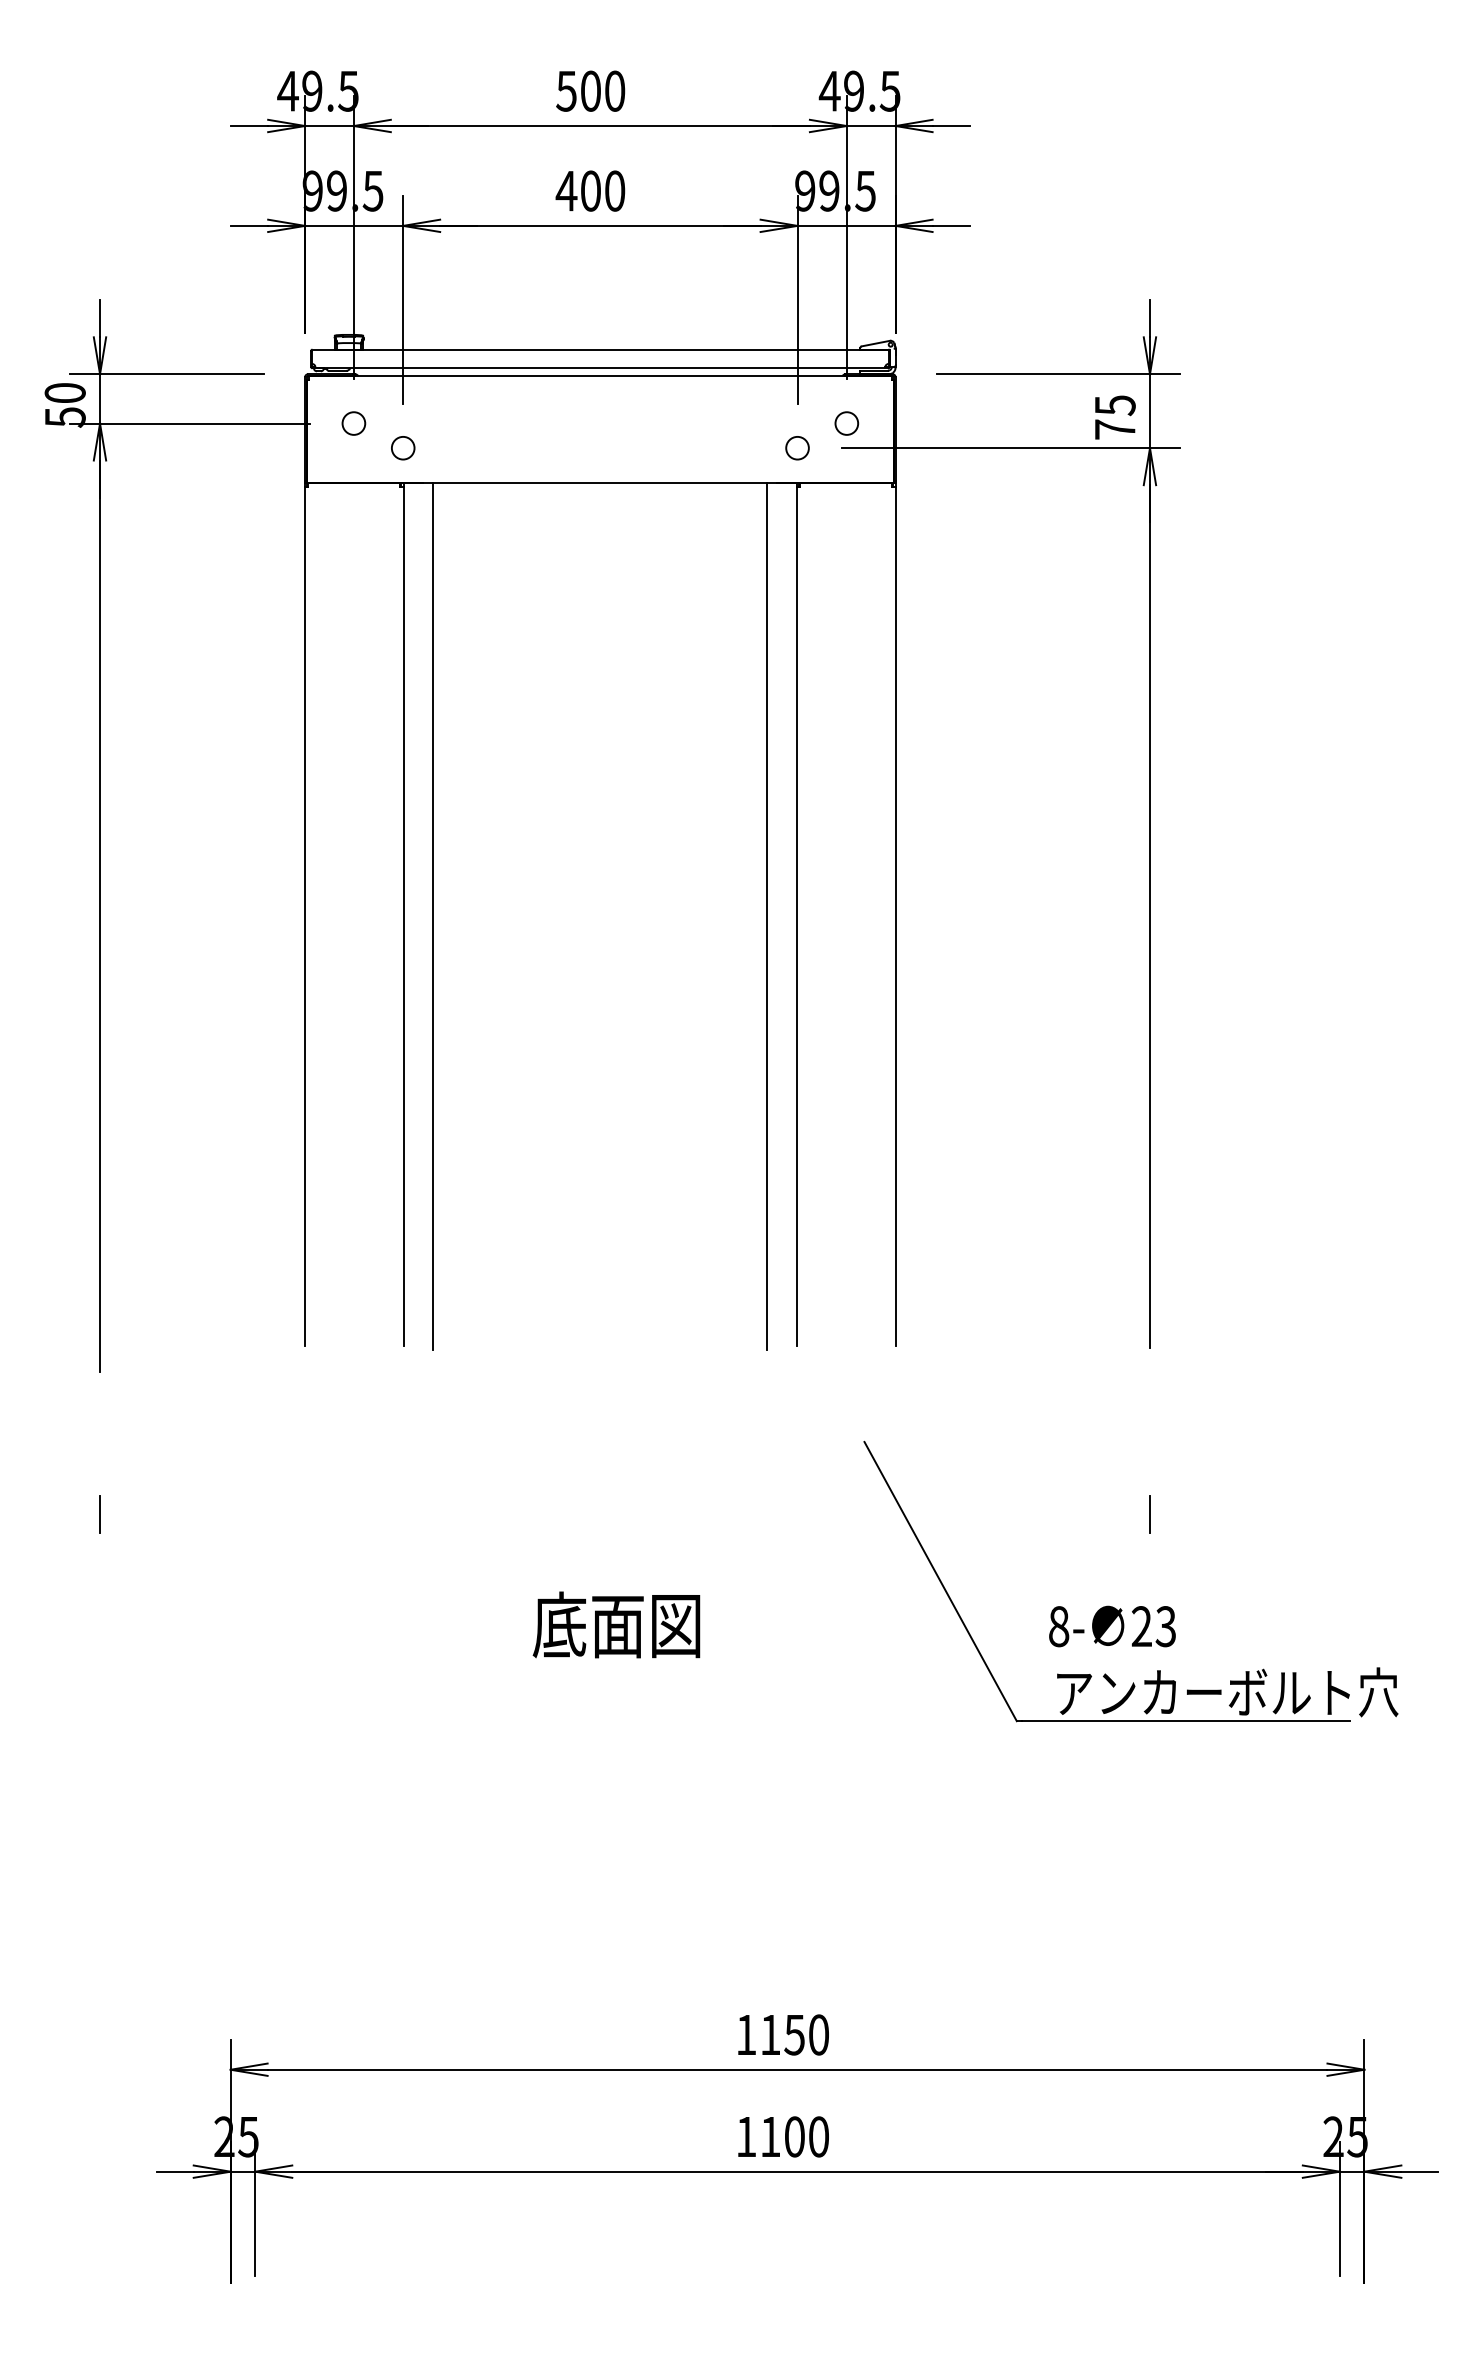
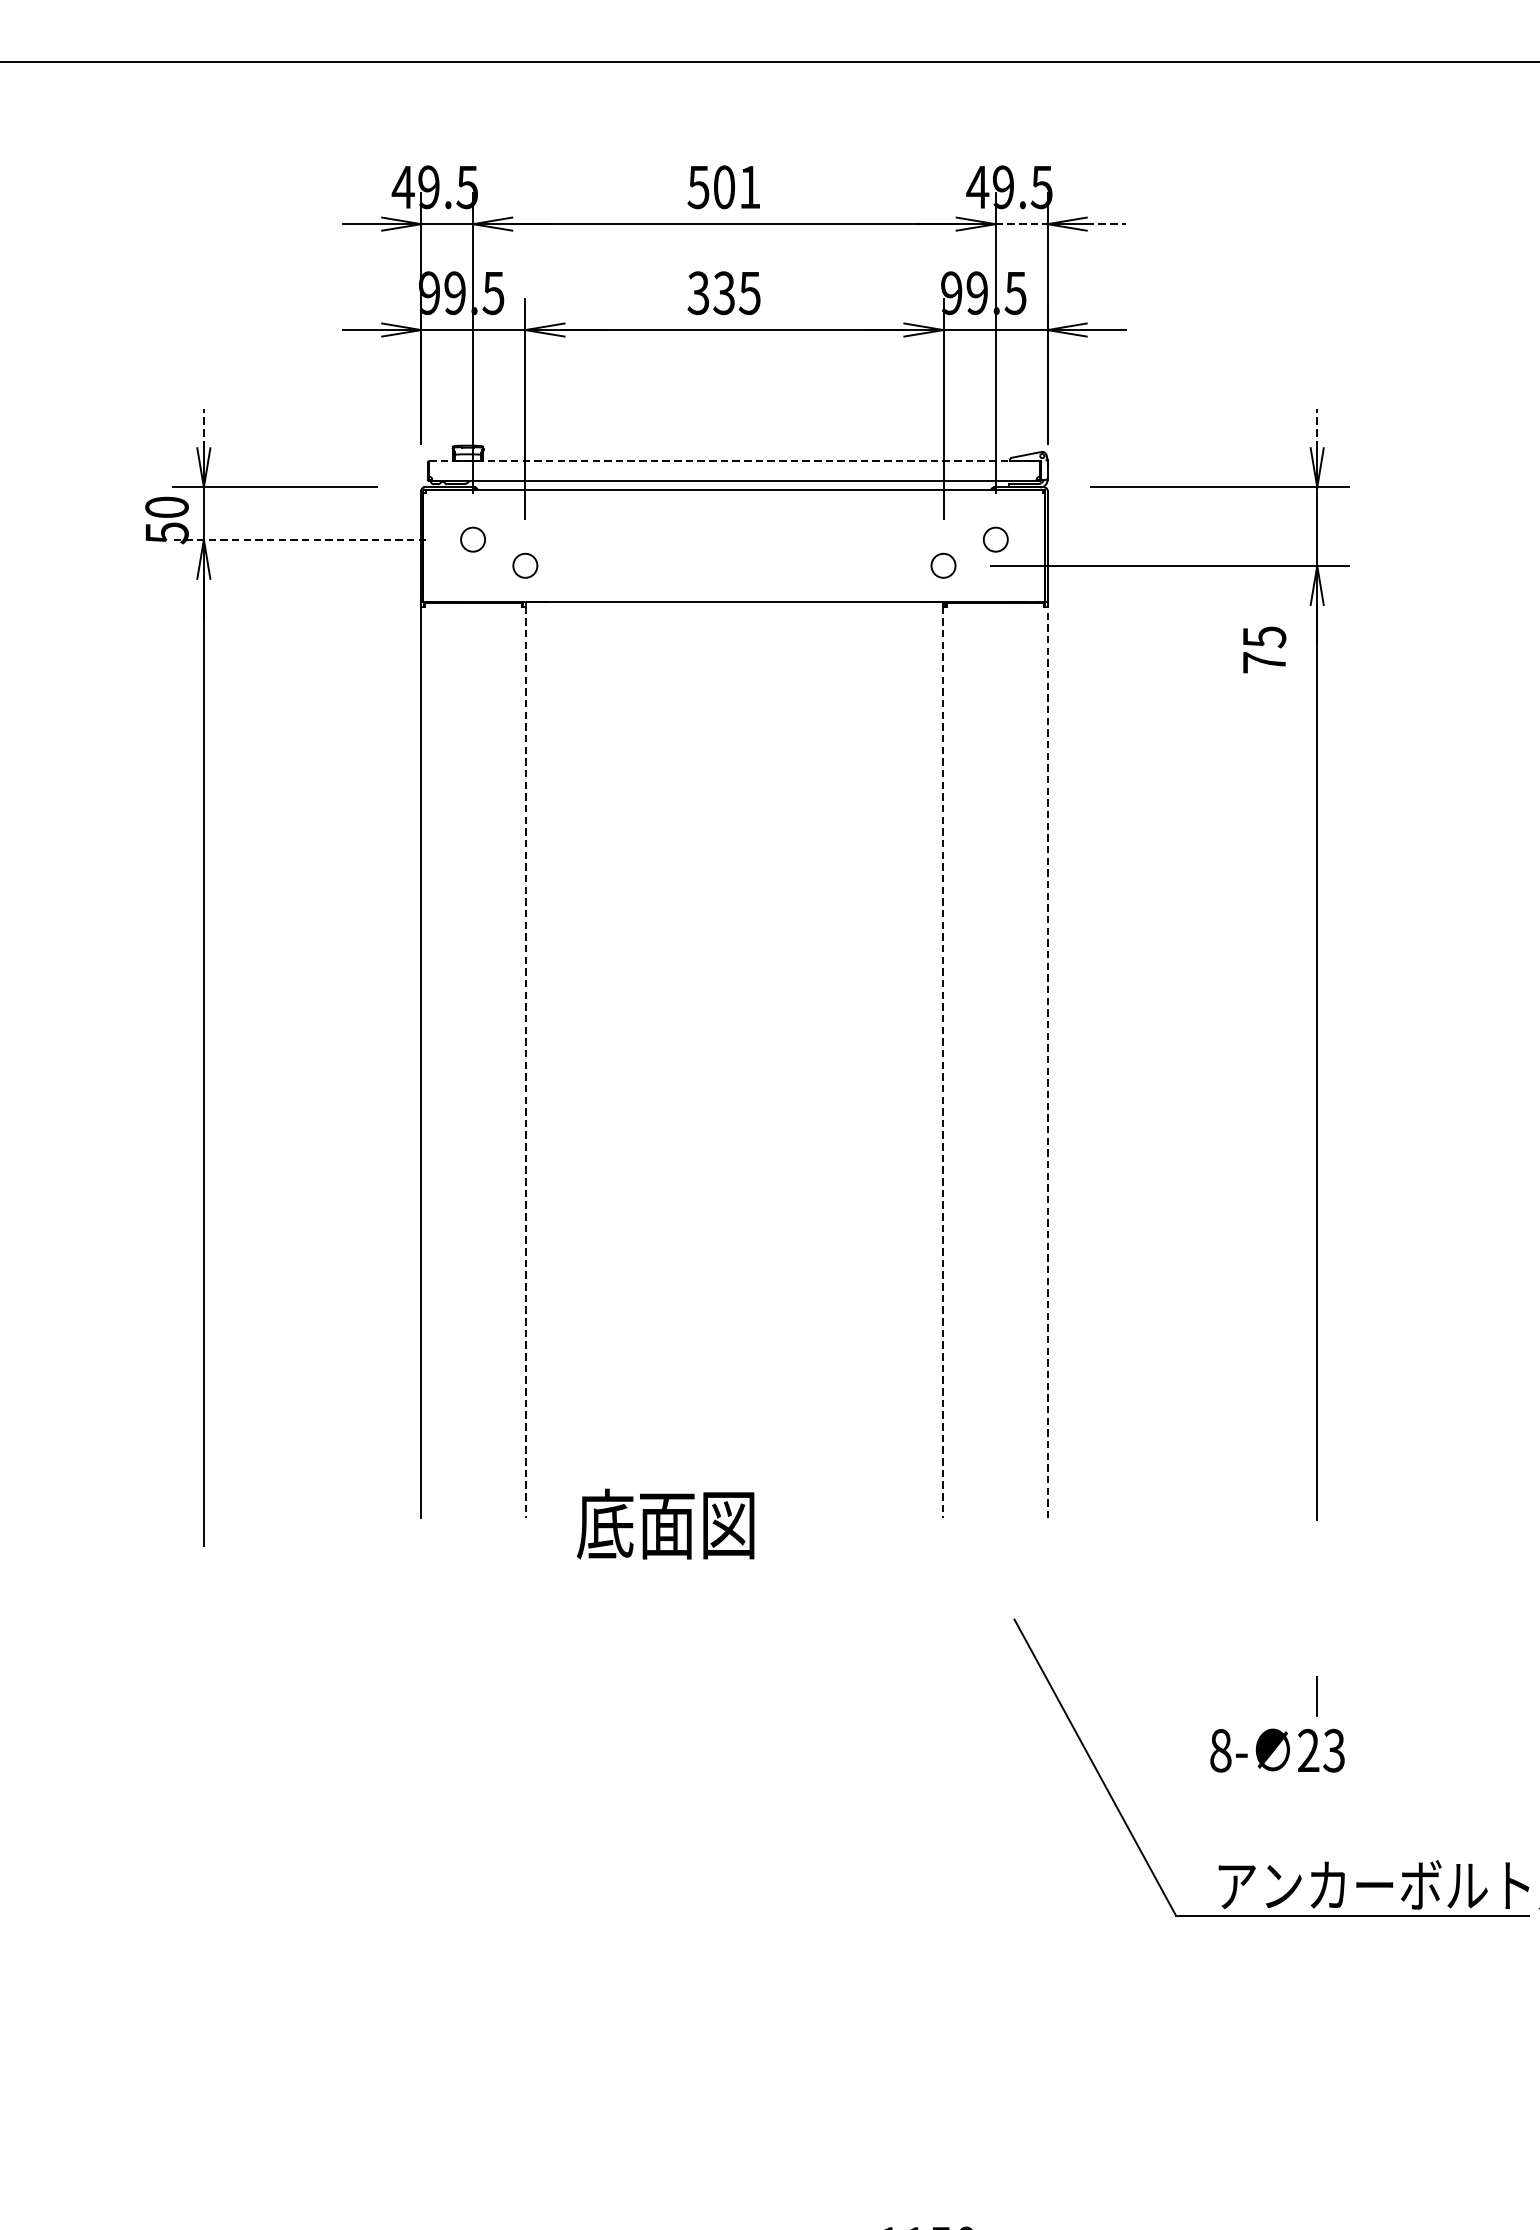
text: (615, 90) -> (750, 186), 500 -> 501
line: (871, 126) -> (1021, 224), solid -> dashed
line: (951, 126) -> (1106, 224), solid -> dashed
text: (590, 190) -> (723, 292), 400 -> 335
line: (100, 318) -> (204, 428), solid -> dashed
line: (1150, 318) -> (1317, 428), solid -> dashed
line: (600, 349) -> (734, 461), solid -> dashed
text: (1115, 417) -> (1264, 649), moved
line: (190, 423) -> (299, 539), solid -> dashed
line: (403, 916) -> (525, 1062), solid -> dashed
line: (433, 916) -> (557, 1062), removed
line: (767, 916) -> (911, 1062), removed
line: (797, 916) -> (943, 1062), solid -> dashed
line: (895, 916) -> (1047, 1062), solid -> dashed
line: (100, 1513) -> (204, 1695), removed
text: (616, 1624) -> (665, 1523), moved
text: (1112, 1626) -> (1277, 1750), moved

